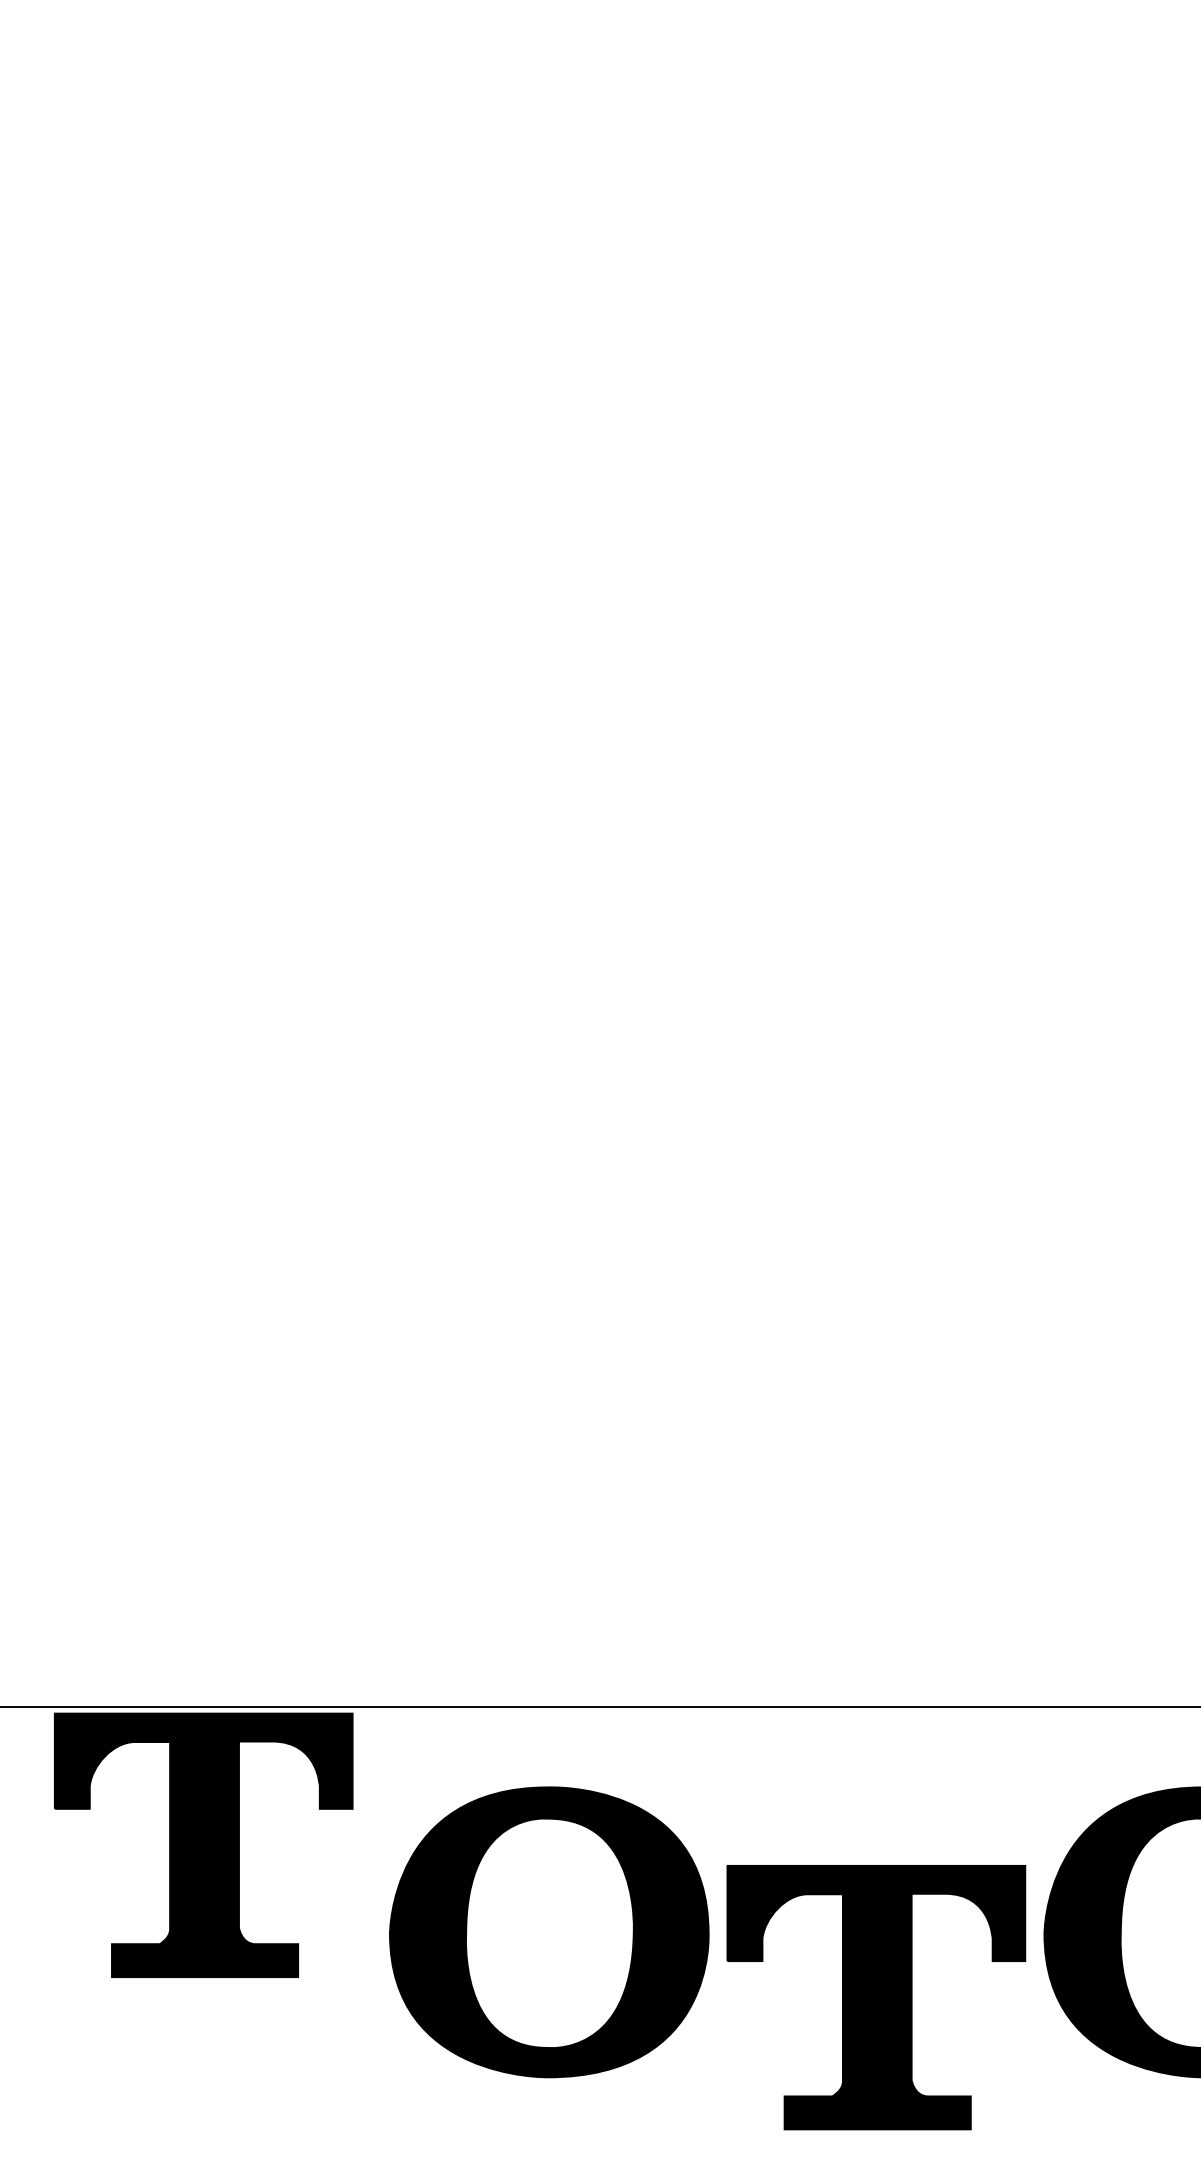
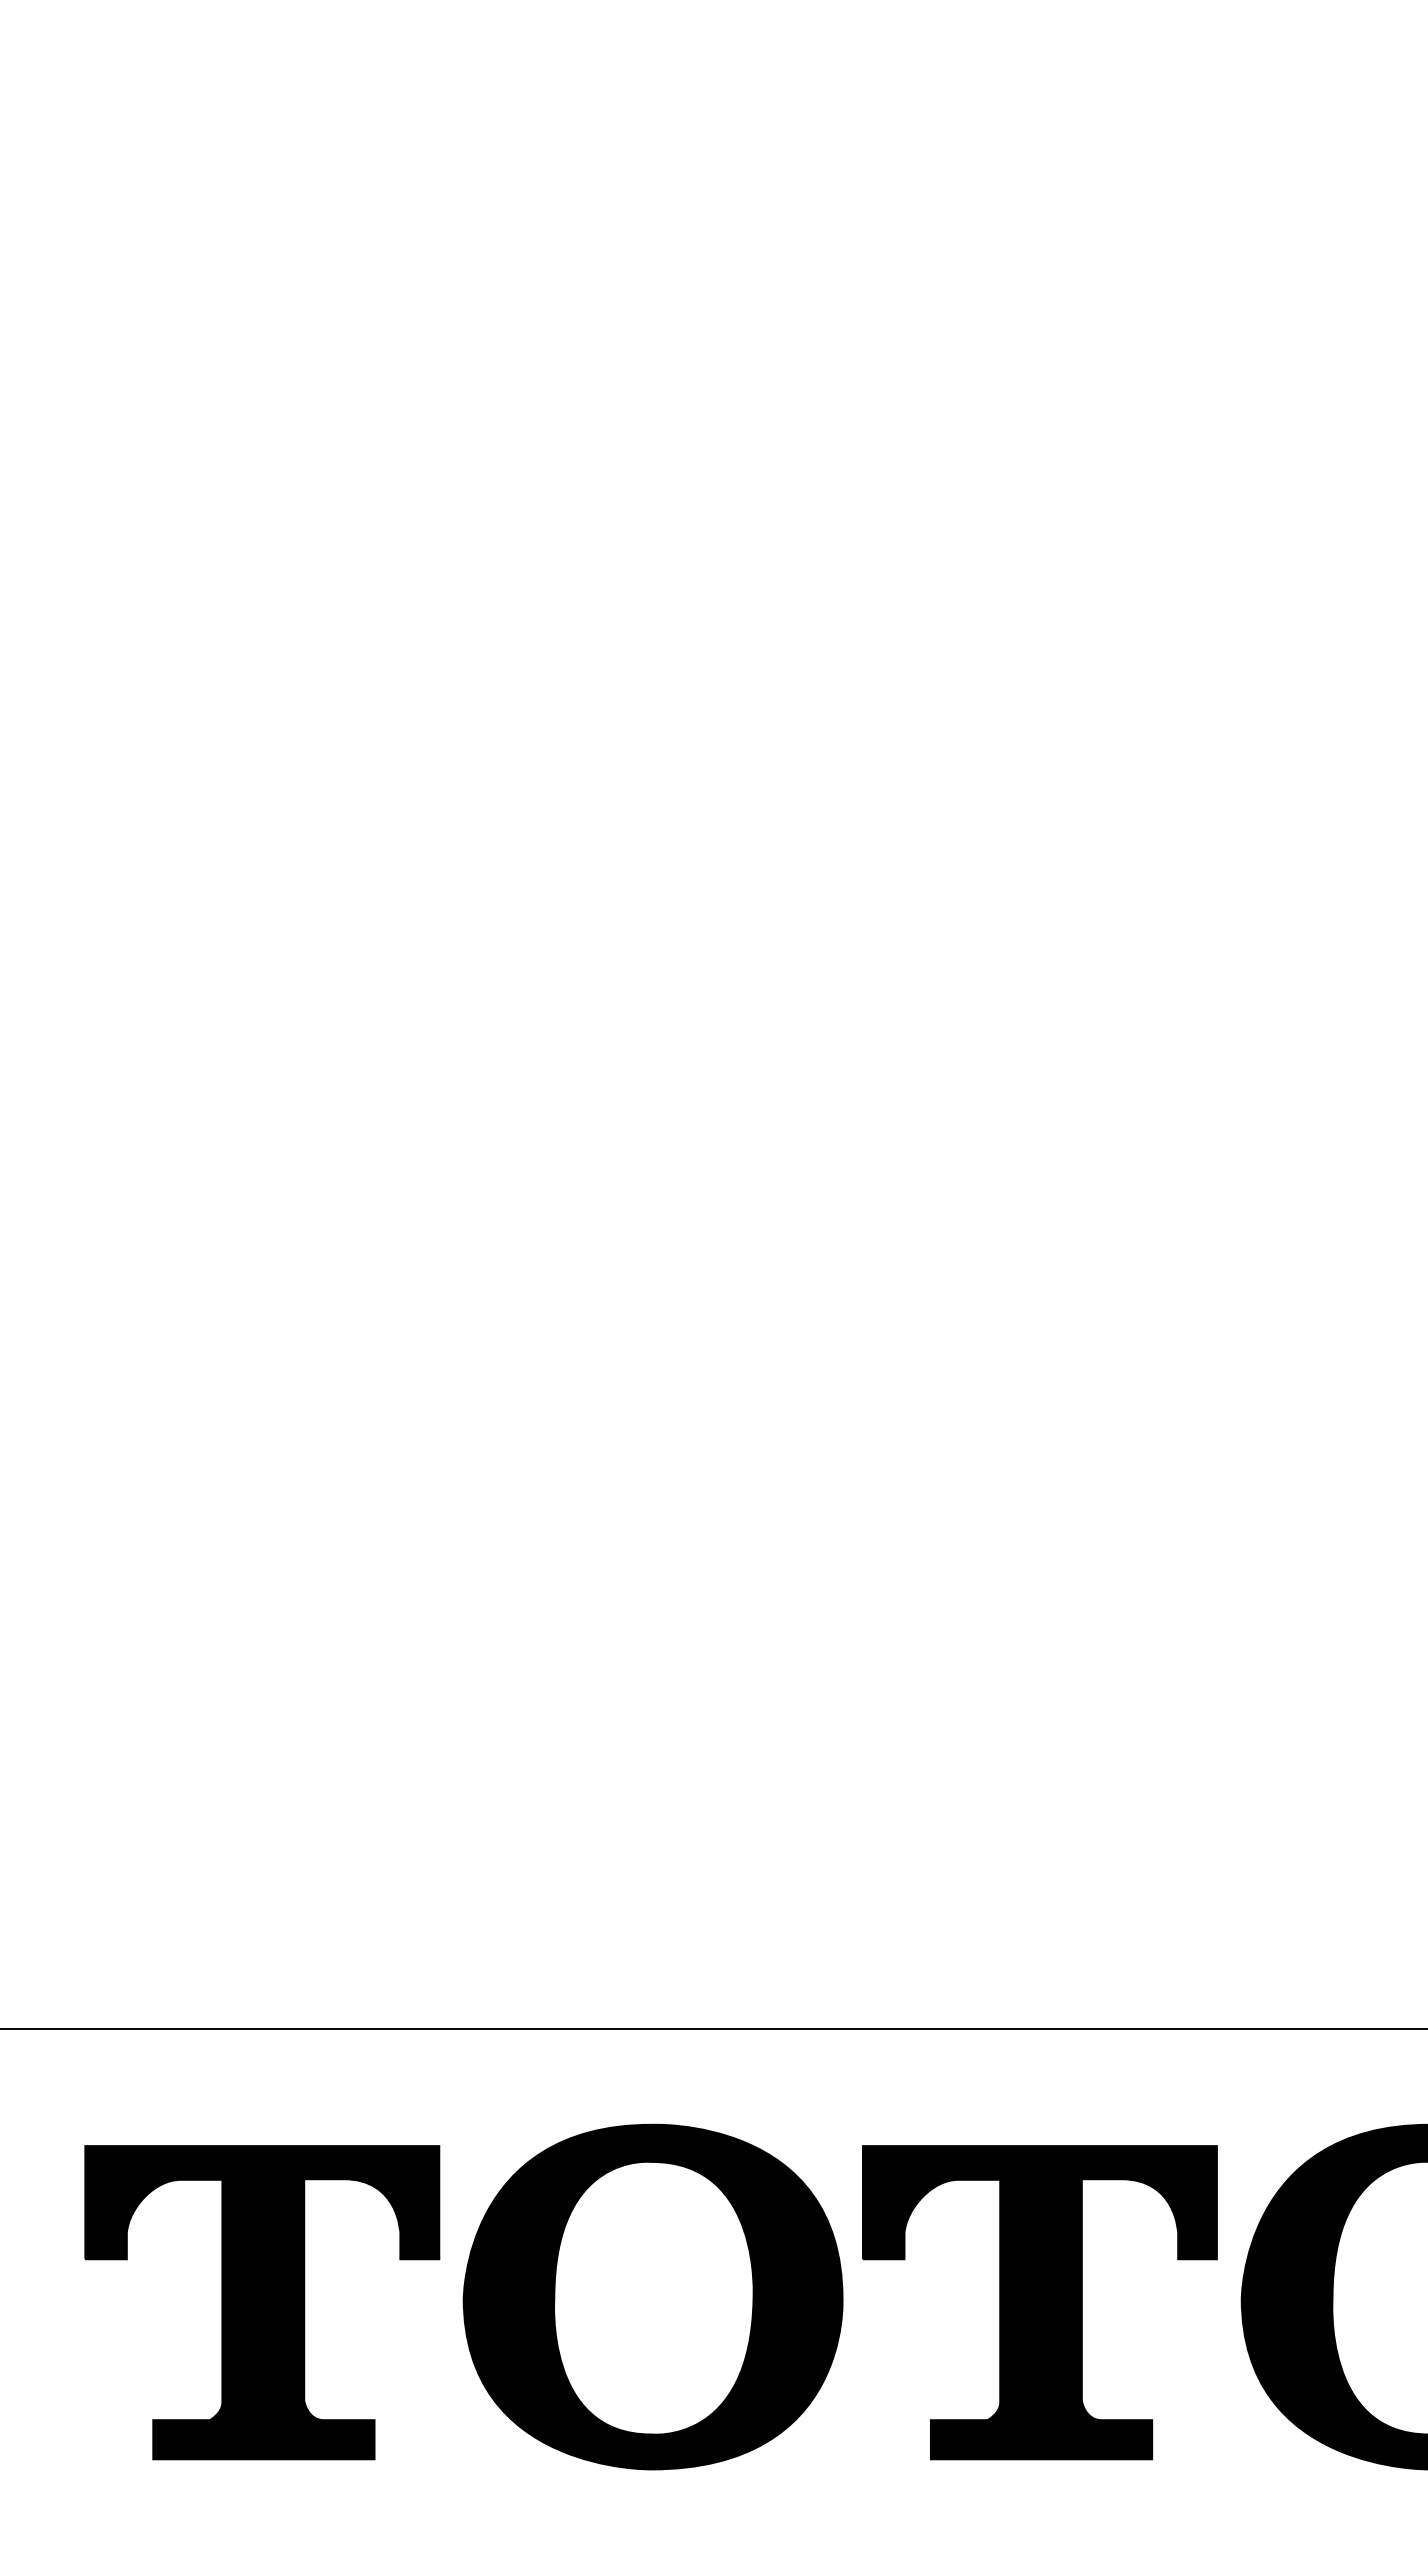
part: (203, 1845) -> (262, 2302), moved
part: (875, 1997) -> (1039, 2302), moved

